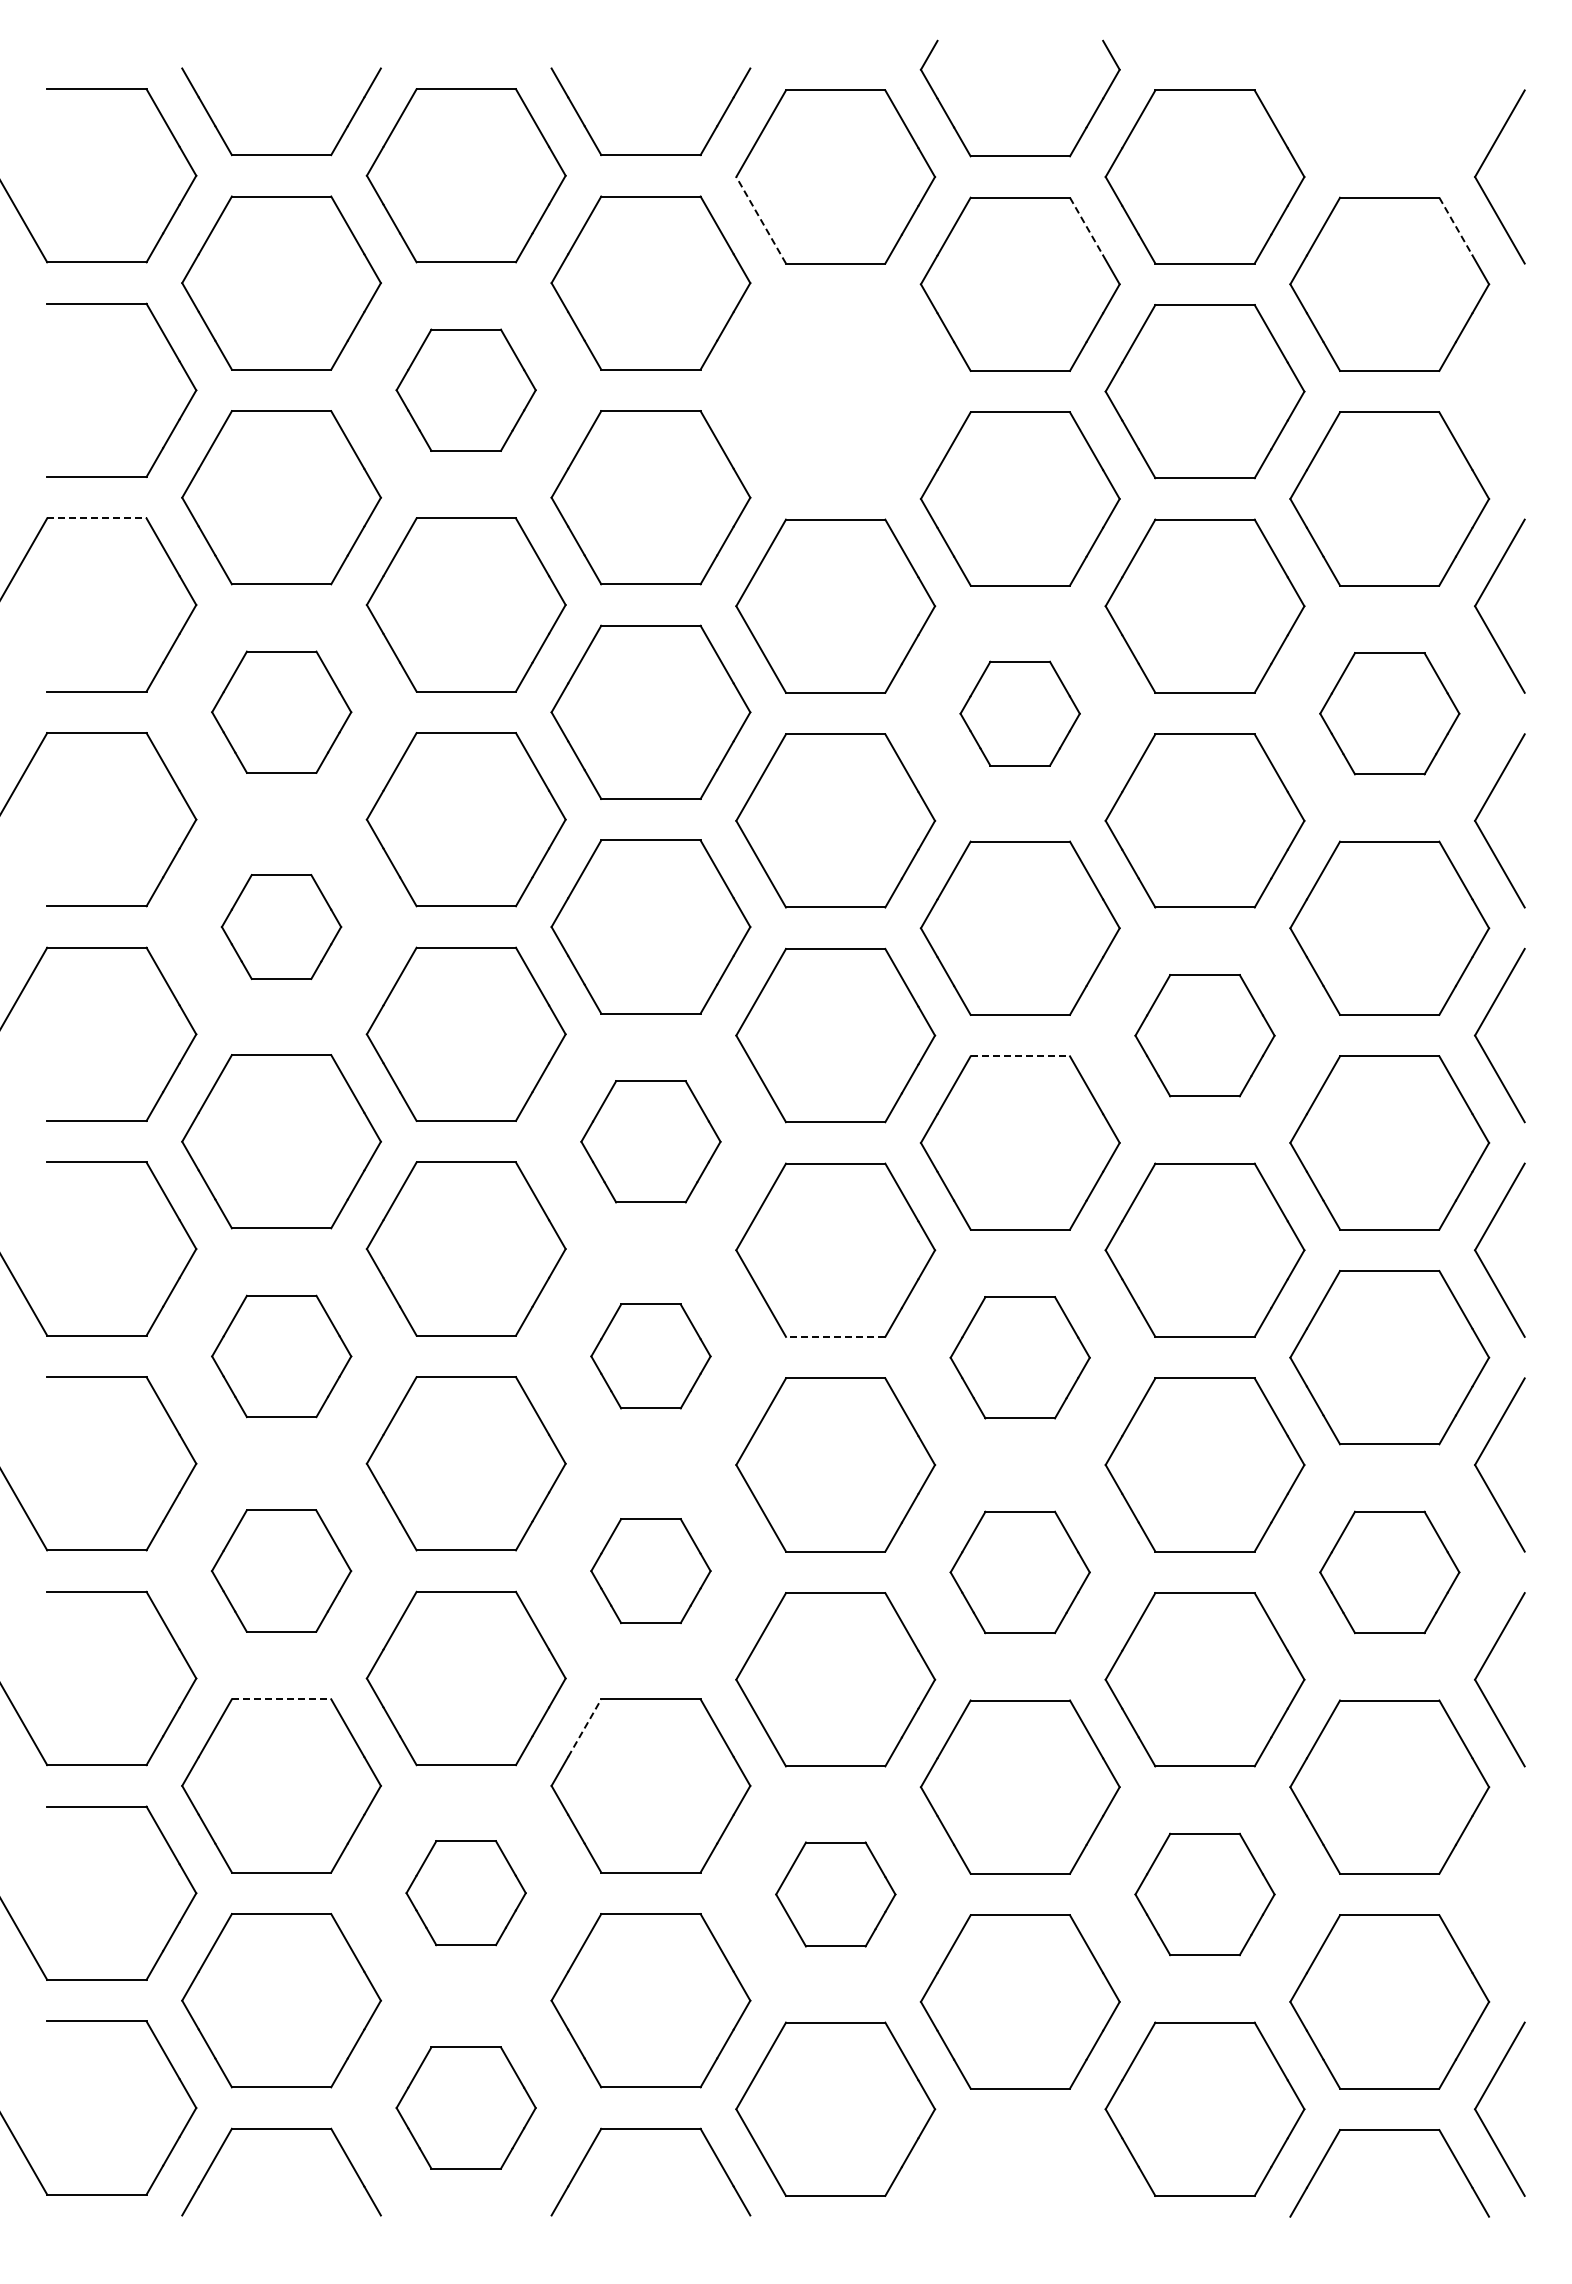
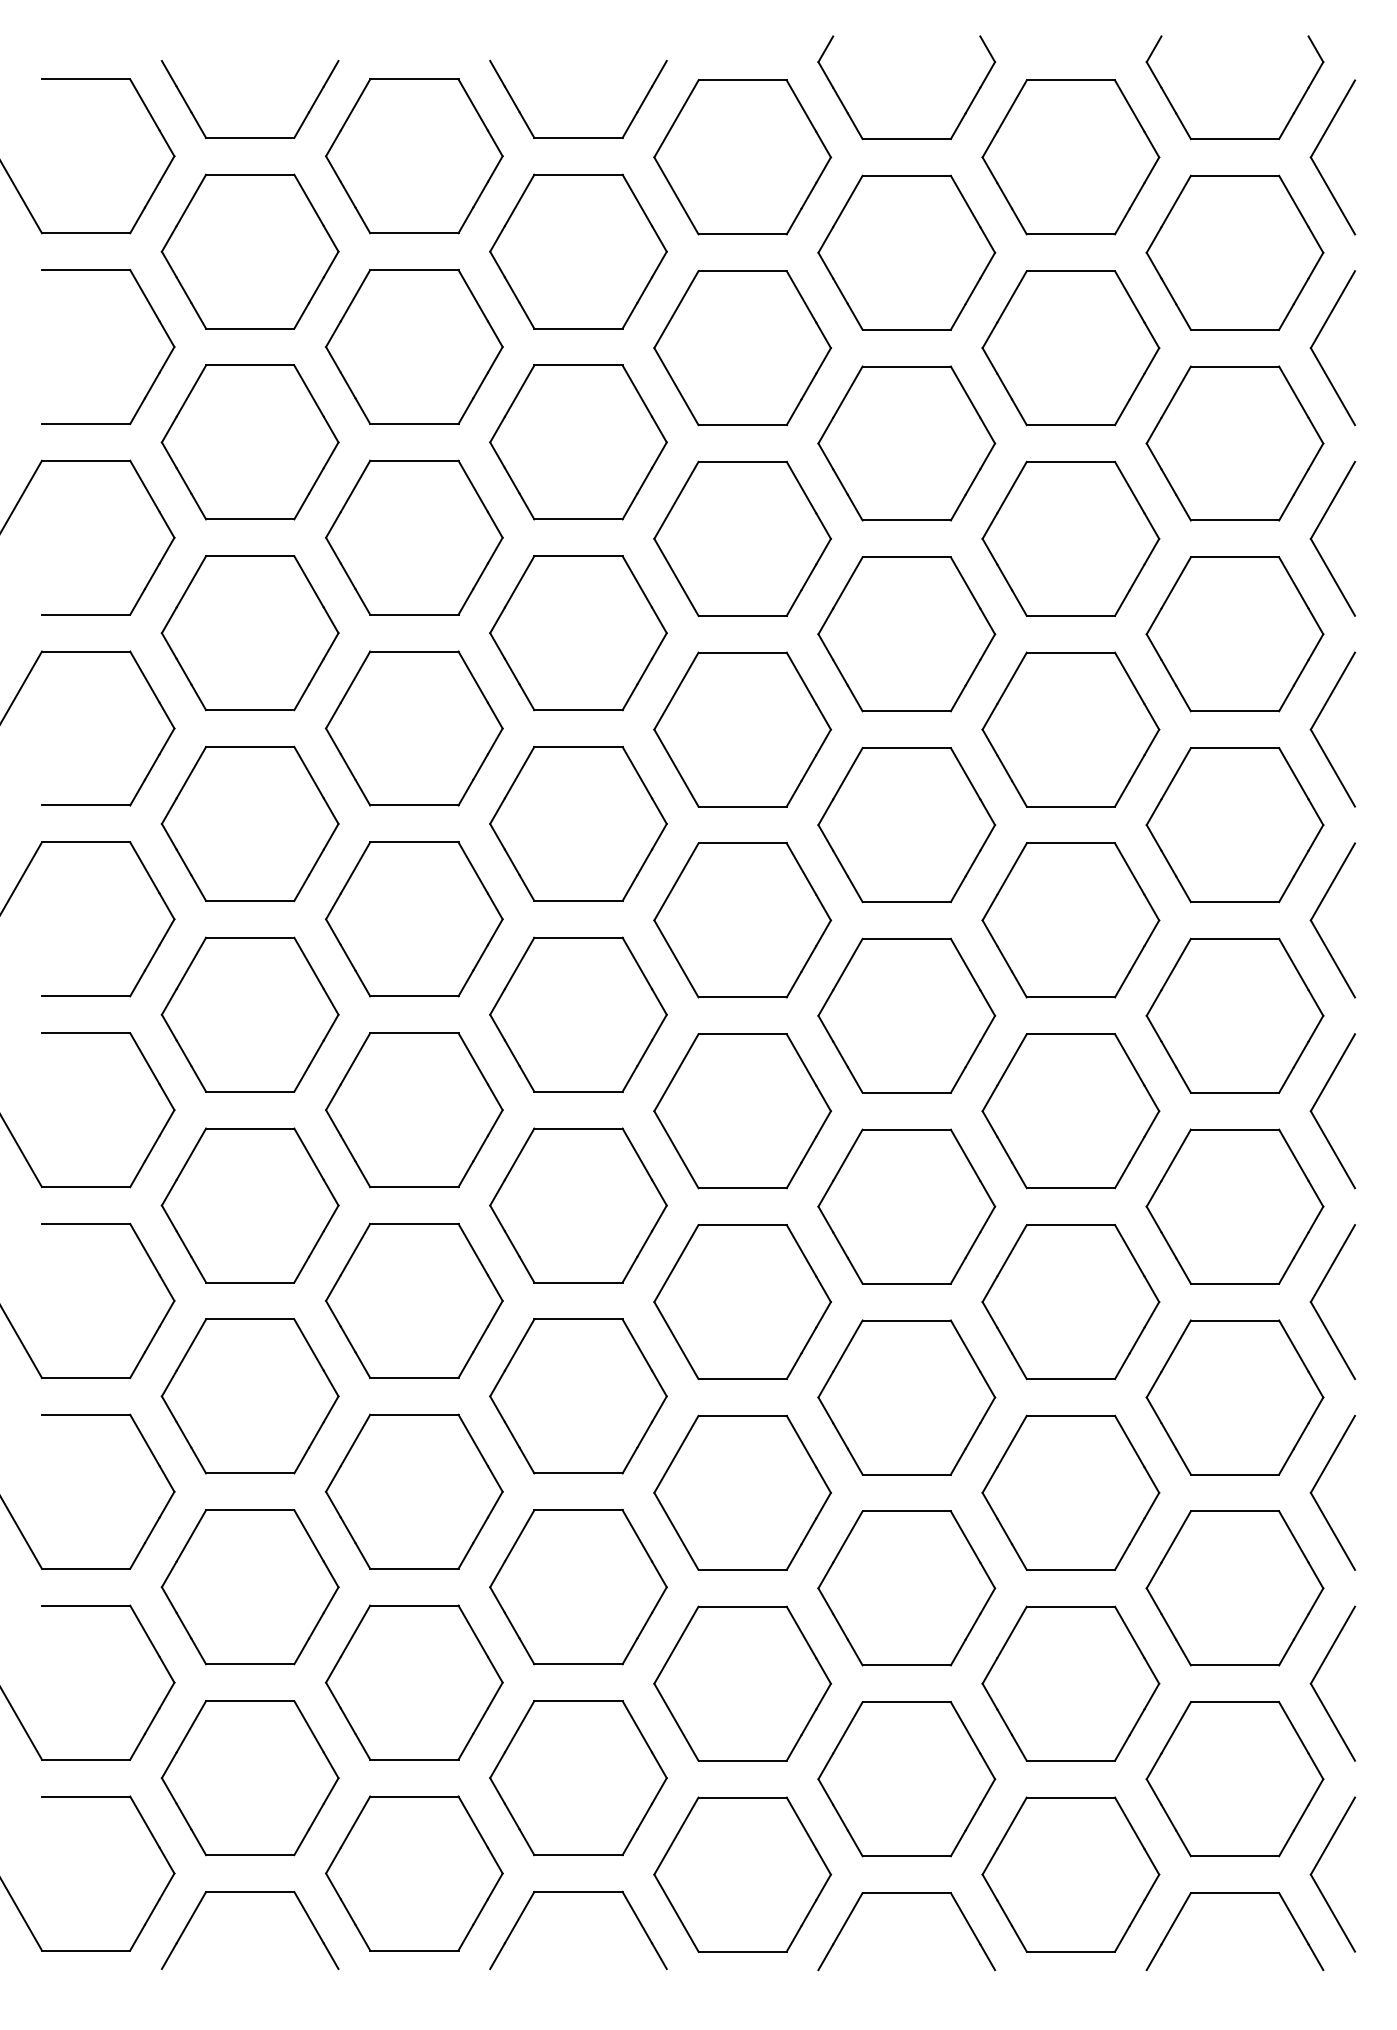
part: (1389, 155) -> (1234, 138), added
line: (761, 220) -> (676, 196), dashed -> solid
line: (1086, 227) -> (965, 202), dashed -> solid
line: (1456, 227) -> (1294, 202), dashed -> solid
part: (1483, 379) -> (1318, 337), added
part: (465, 389) -> (413, 346), size x1.43
part: (835, 391) -> (742, 348), added
line: (96, 518) -> (85, 460), dashed -> solid
part: (281, 711) -> (250, 632), size x1.43
part: (1019, 713) -> (906, 634), size x1.67
part: (1389, 713) -> (1234, 634), size x1.43
part: (281, 926) -> (250, 823), size x1.67
part: (1204, 1035) -> (1070, 920), size x1.43
line: (1020, 1056) -> (906, 939), dashed -> solid
part: (650, 1141) -> (578, 1014), size x1.43
line: (835, 1336) -> (742, 1187), dashed -> solid
part: (281, 1356) -> (250, 1205), size x1.43
part: (650, 1356) -> (578, 1205), size x1.67
part: (1019, 1357) -> (906, 1206), size x1.43
part: (281, 1570) -> (250, 1395), size x1.43
part: (650, 1570) -> (578, 1395), size x1.67
part: (1019, 1572) -> (906, 1397), size x1.43
part: (1389, 1572) -> (1234, 1397), size x1.43
line: (281, 1699) -> (250, 1510), dashed -> solid
line: (584, 1727) -> (519, 1535), dashed -> solid
part: (1481, 1885) -> (1316, 1675), added
part: (465, 1892) -> (413, 1681), size x1.67
part: (835, 1894) -> (742, 1683), size x1.67
part: (1204, 1894) -> (1070, 1683), size x1.43
part: (465, 2107) -> (413, 1873), size x1.43
part: (1020, 2130) -> (906, 1893), added

